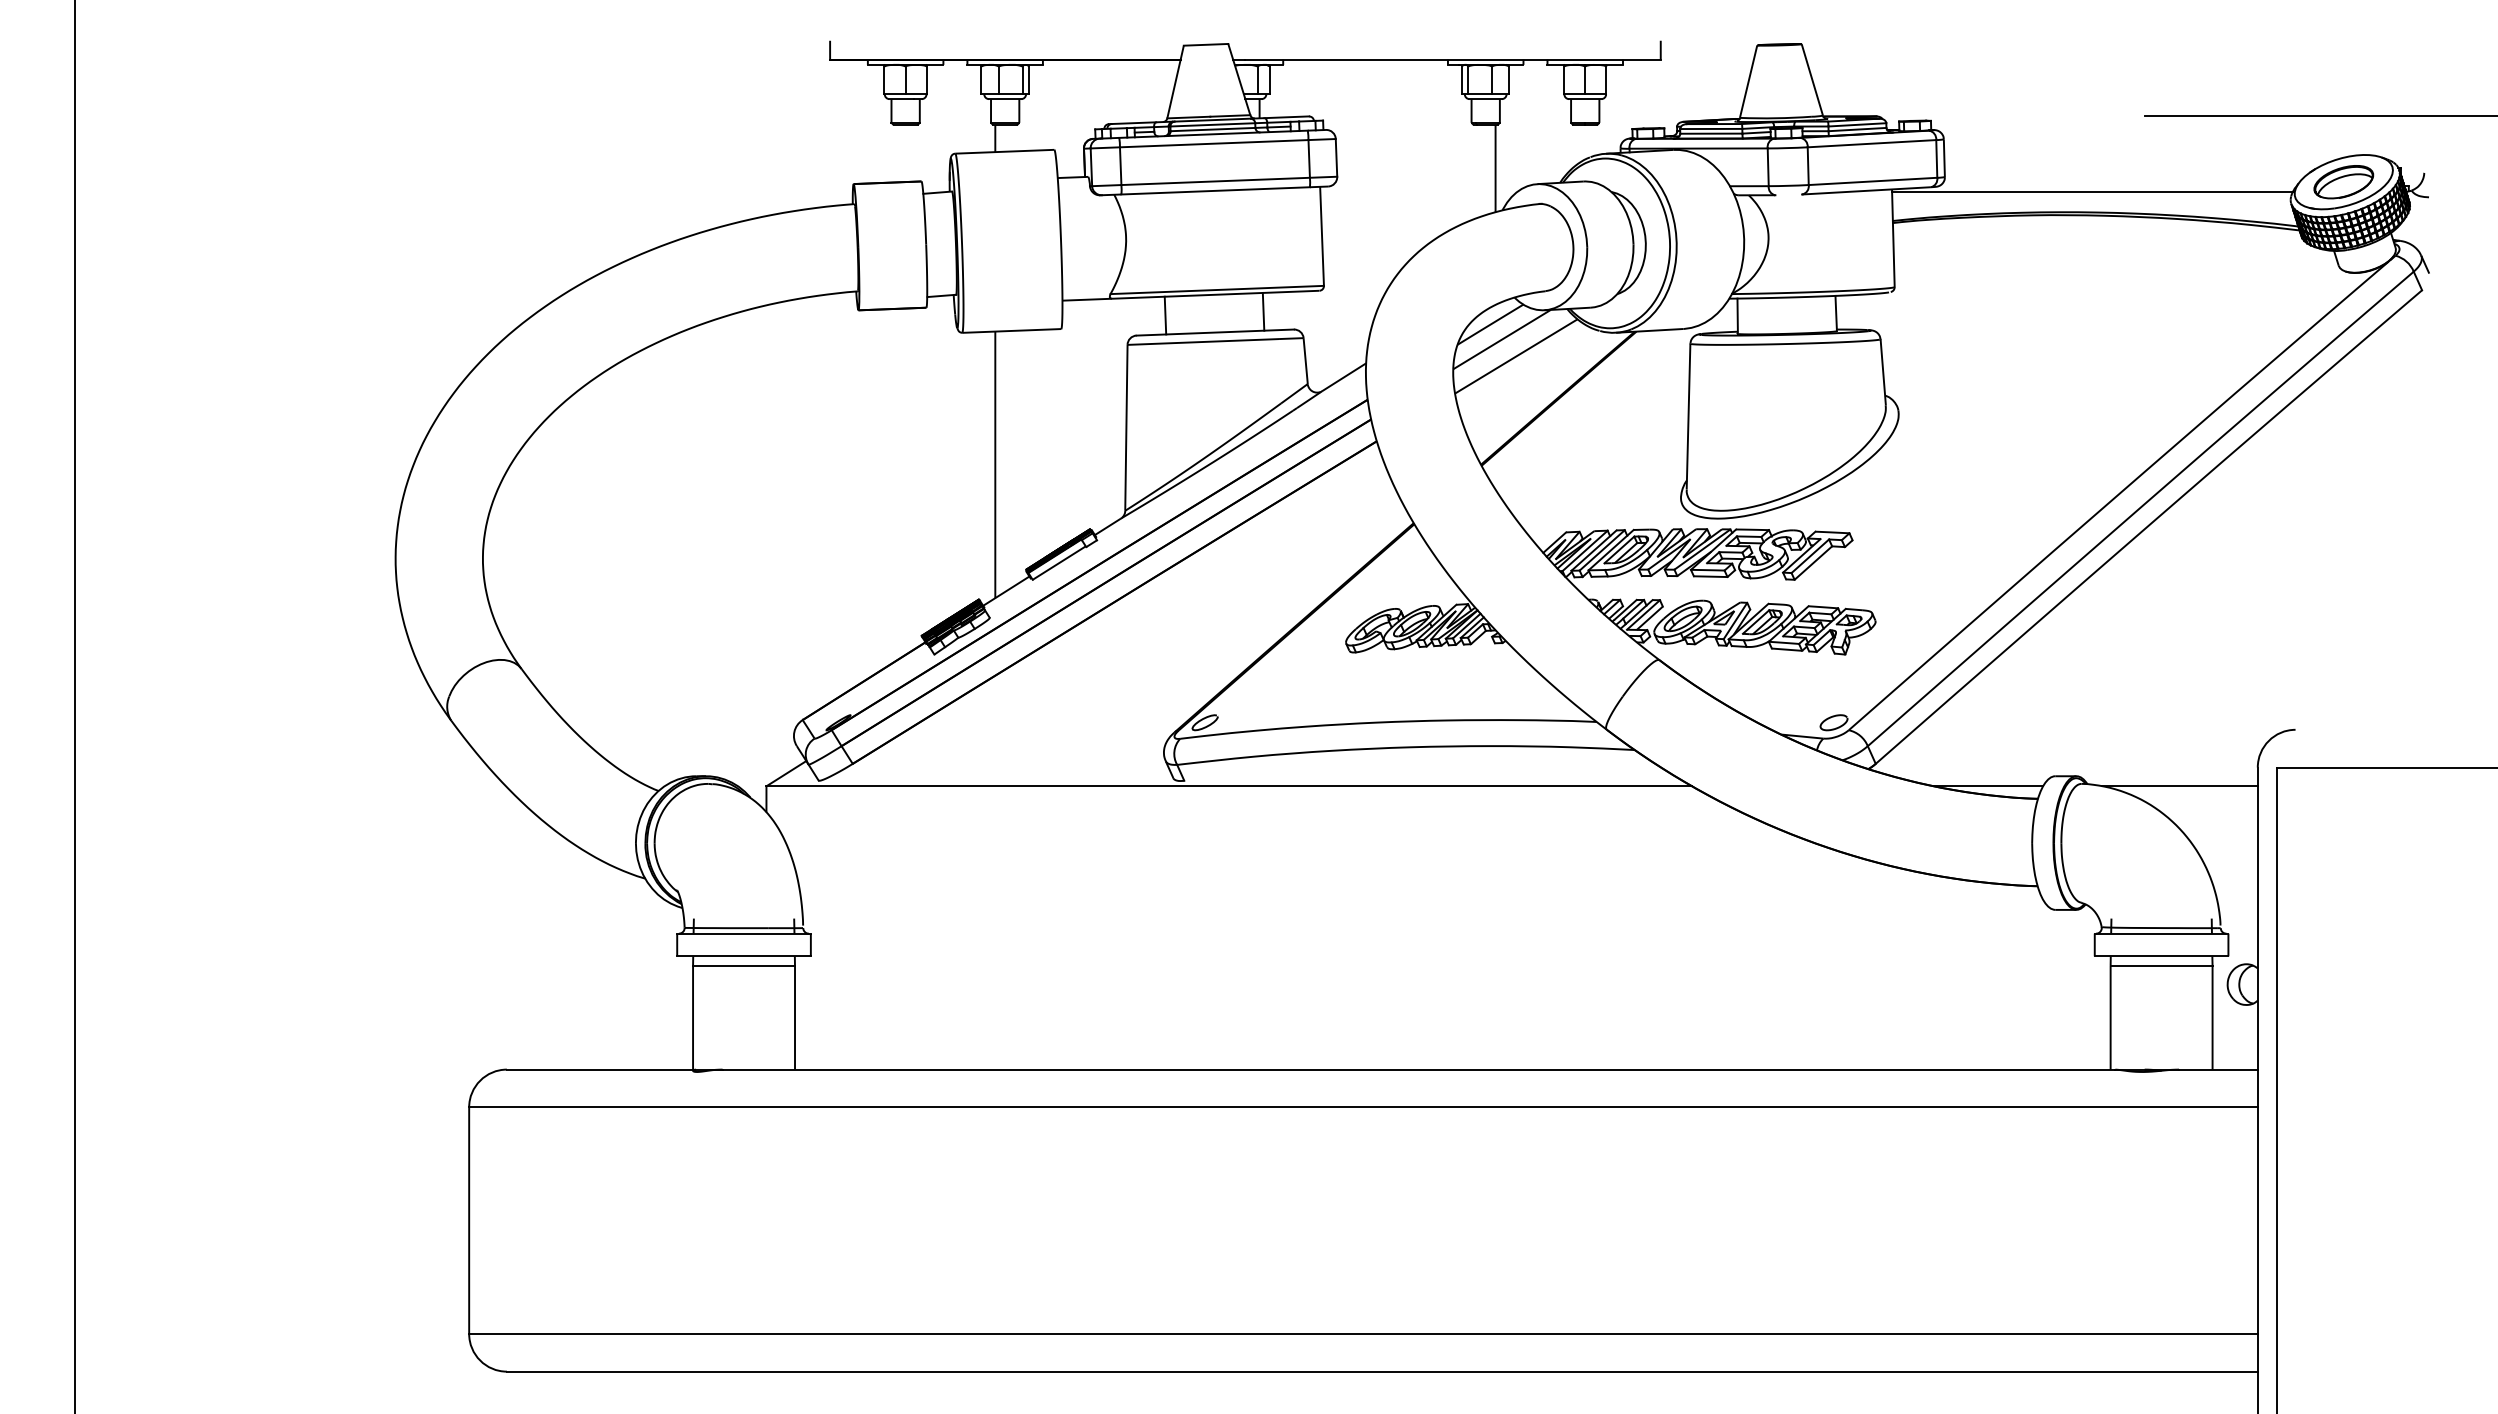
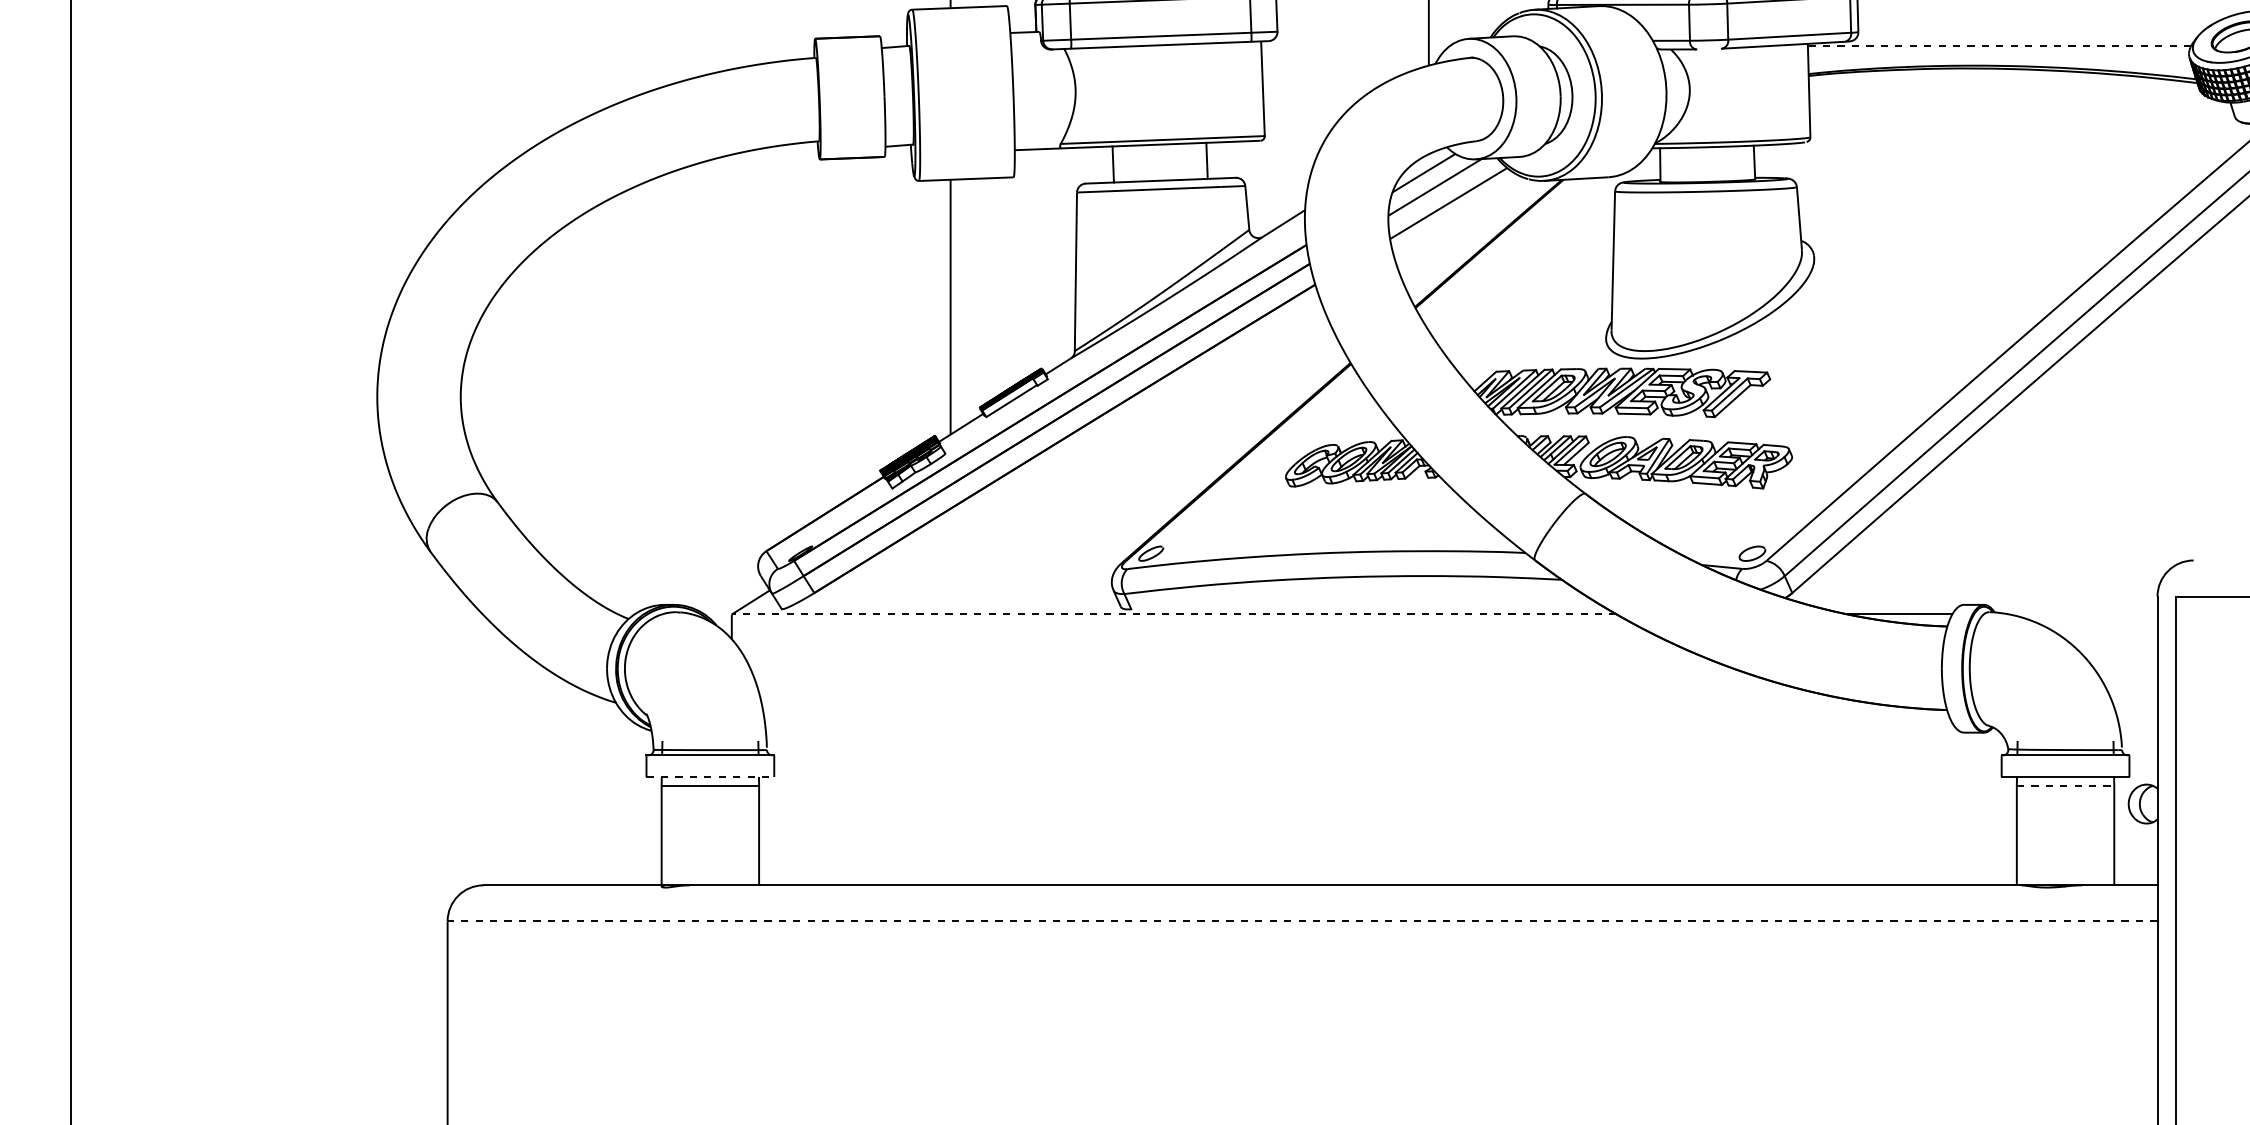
line: (2092, 191) -> (1999, 45), solid -> dashed
line: (1229, 786) -> (1174, 614), solid -> dashed
line: (2179, 786) -> (2082, 614), removed
line: (744, 956) -> (710, 777), solid -> dashed
line: (2161, 965) -> (2065, 785), solid -> dashed
line: (1362, 1107) -> (1301, 921), solid -> dashed

